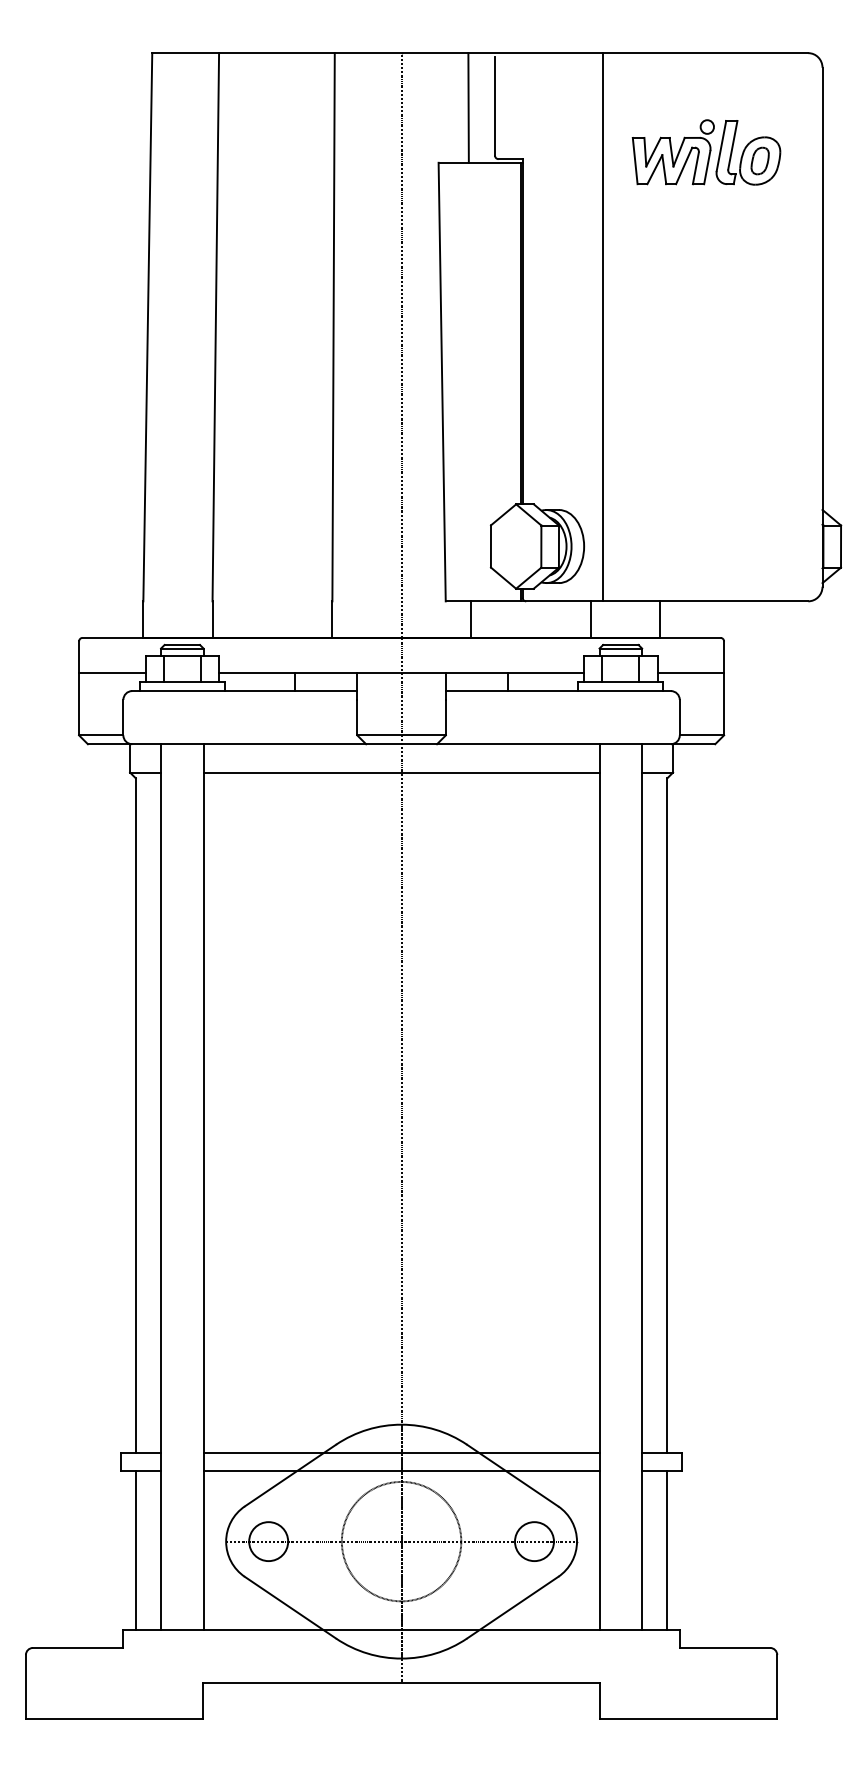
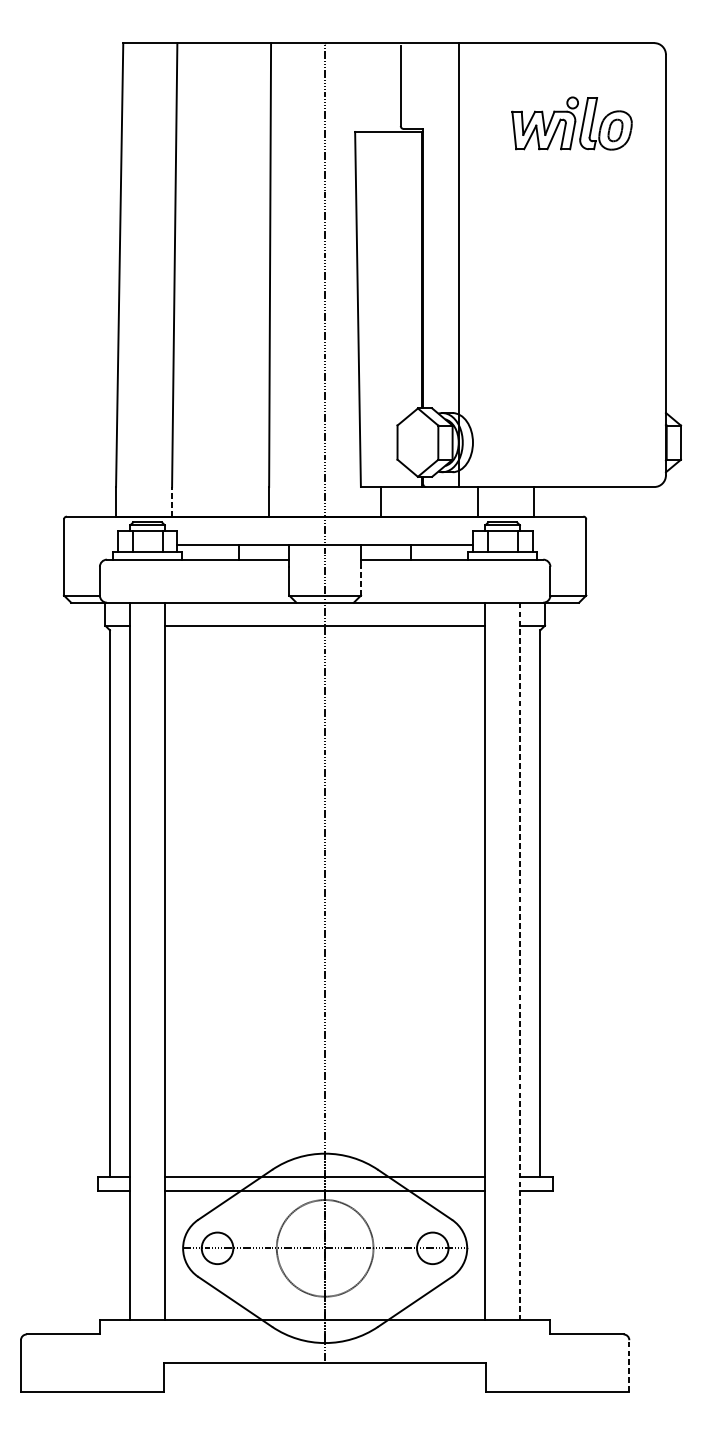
line: (468, 107) -> (379, 87), removed
line: (603, 327) -> (458, 265), moved
line: (212, 619) -> (172, 501), solid -> dashed
line: (112, 673) -> (91, 545), removed
line: (690, 673) -> (559, 545), removed
line: (445, 717) -> (360, 581), solid -> dashed
line: (642, 1187) -> (520, 961), solid -> dashed
line: (135, 1550) -> (109, 1255), removed
line: (667, 1550) -> (540, 1255), removed
line: (777, 1686) -> (629, 1365), solid -> dashed

